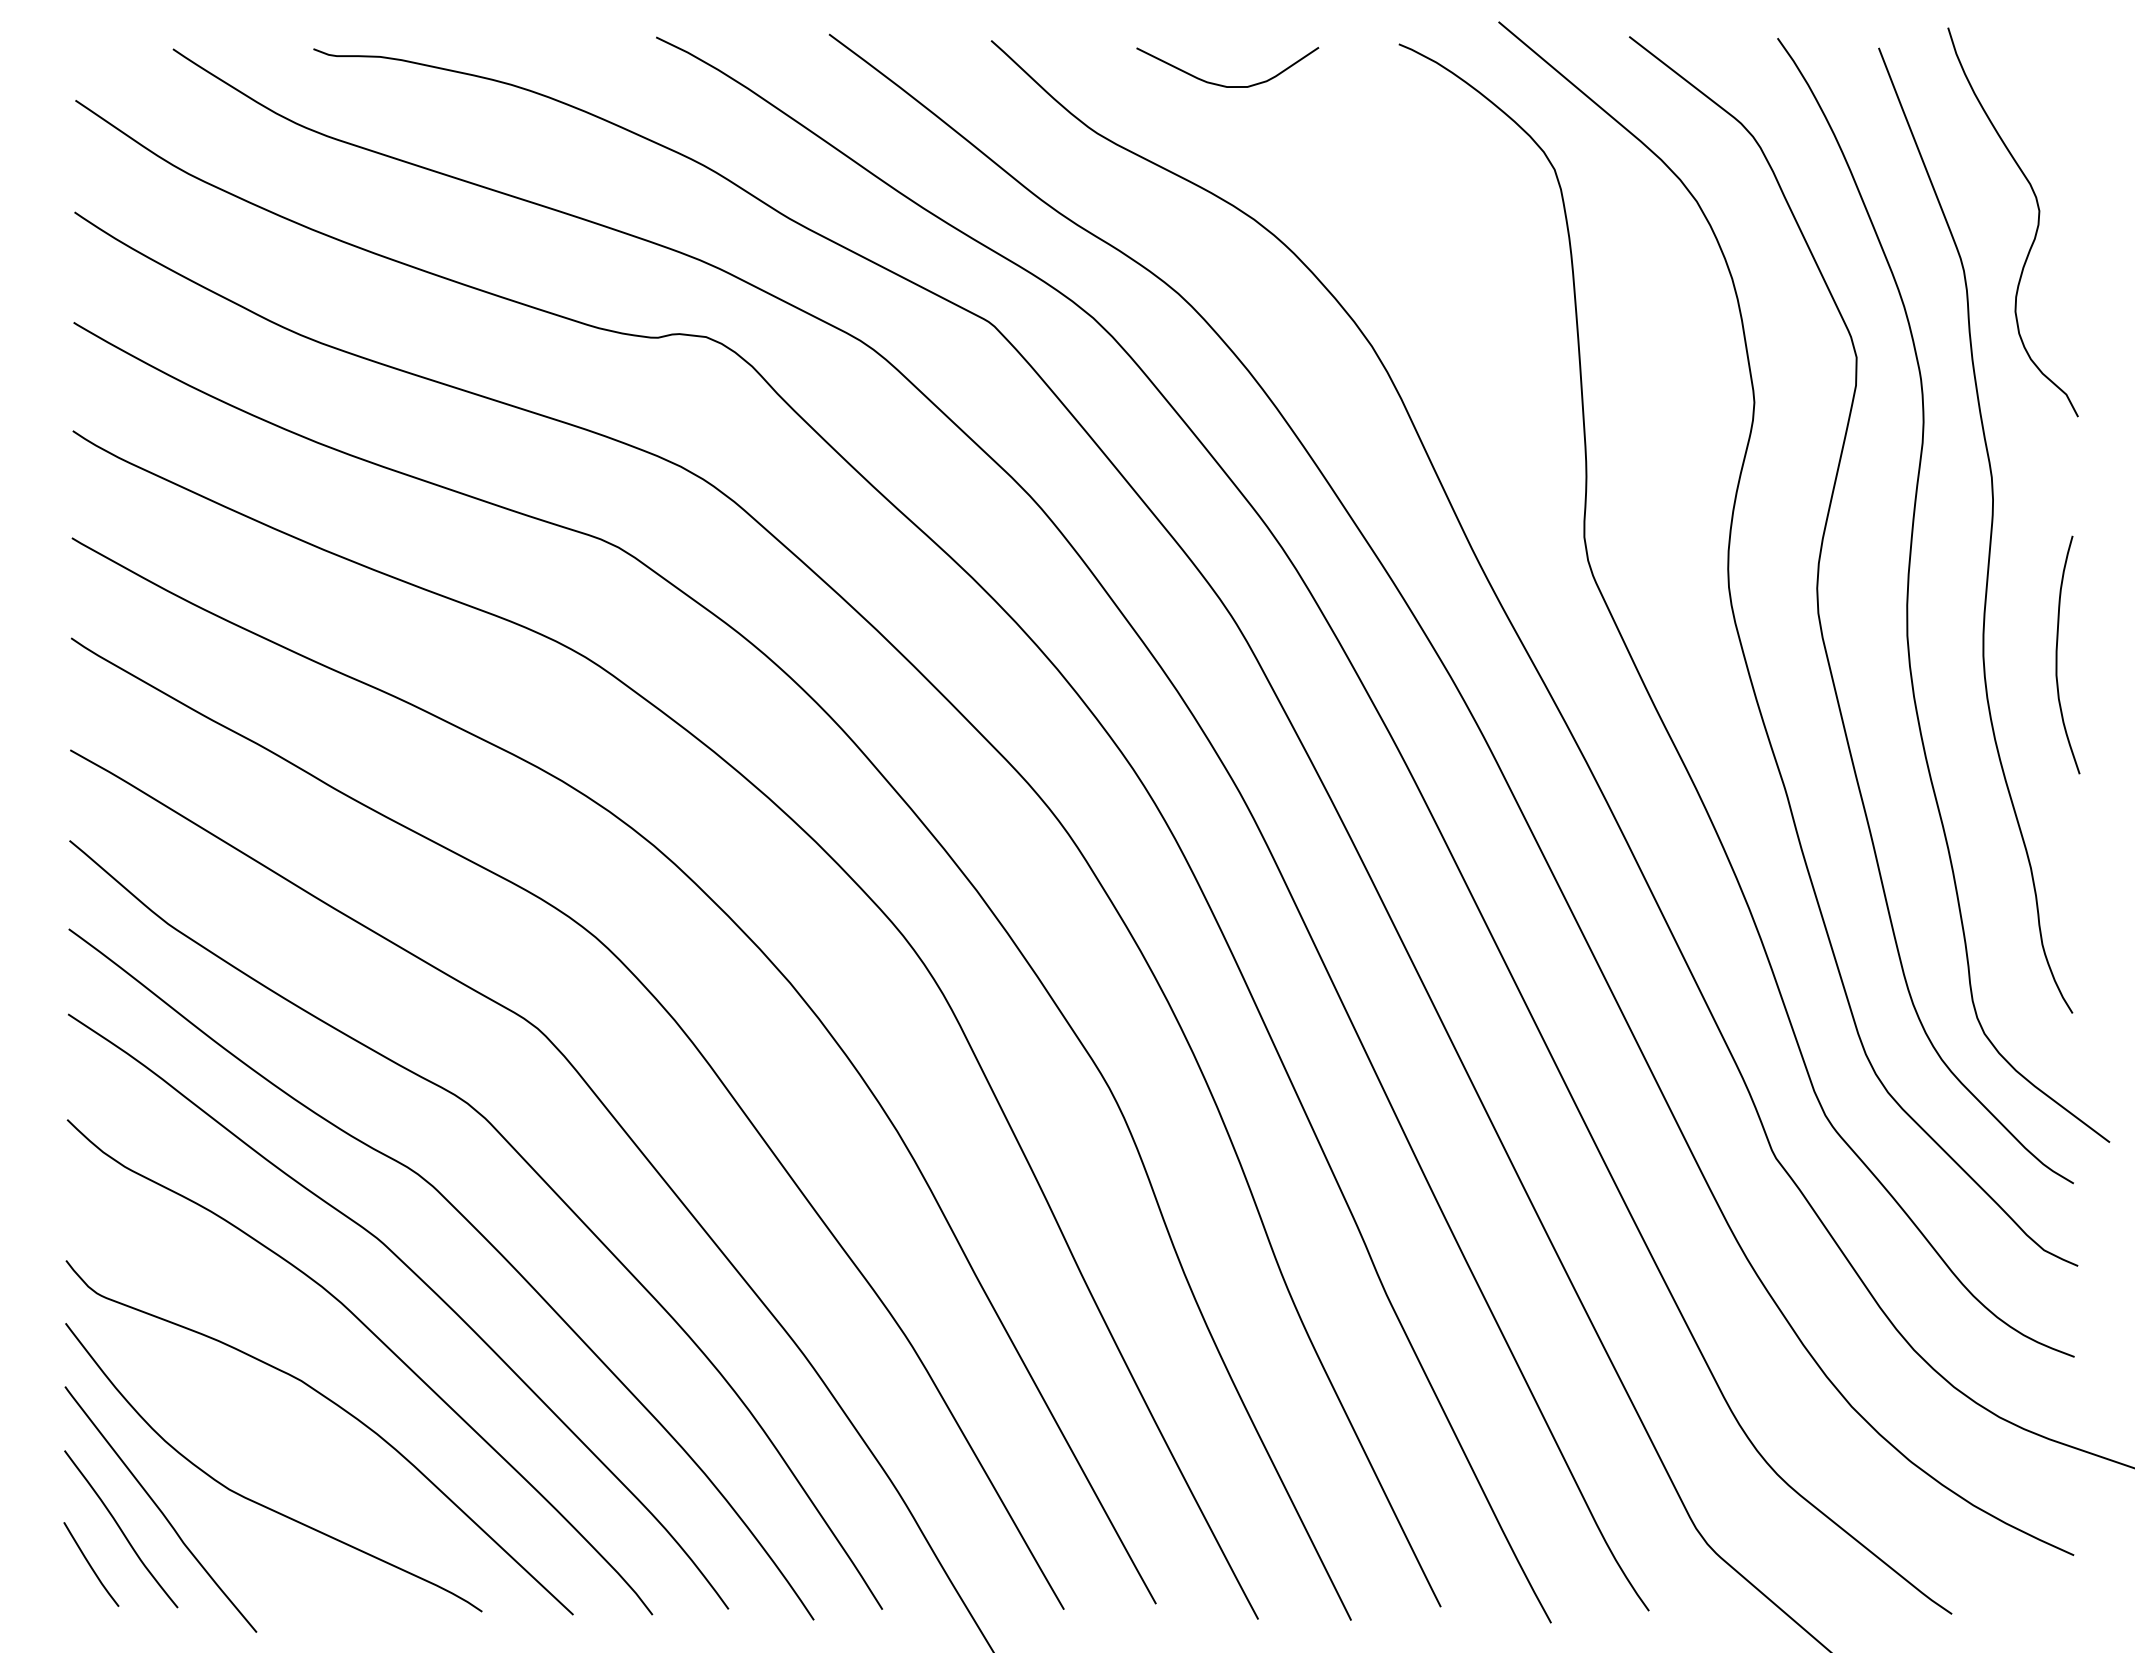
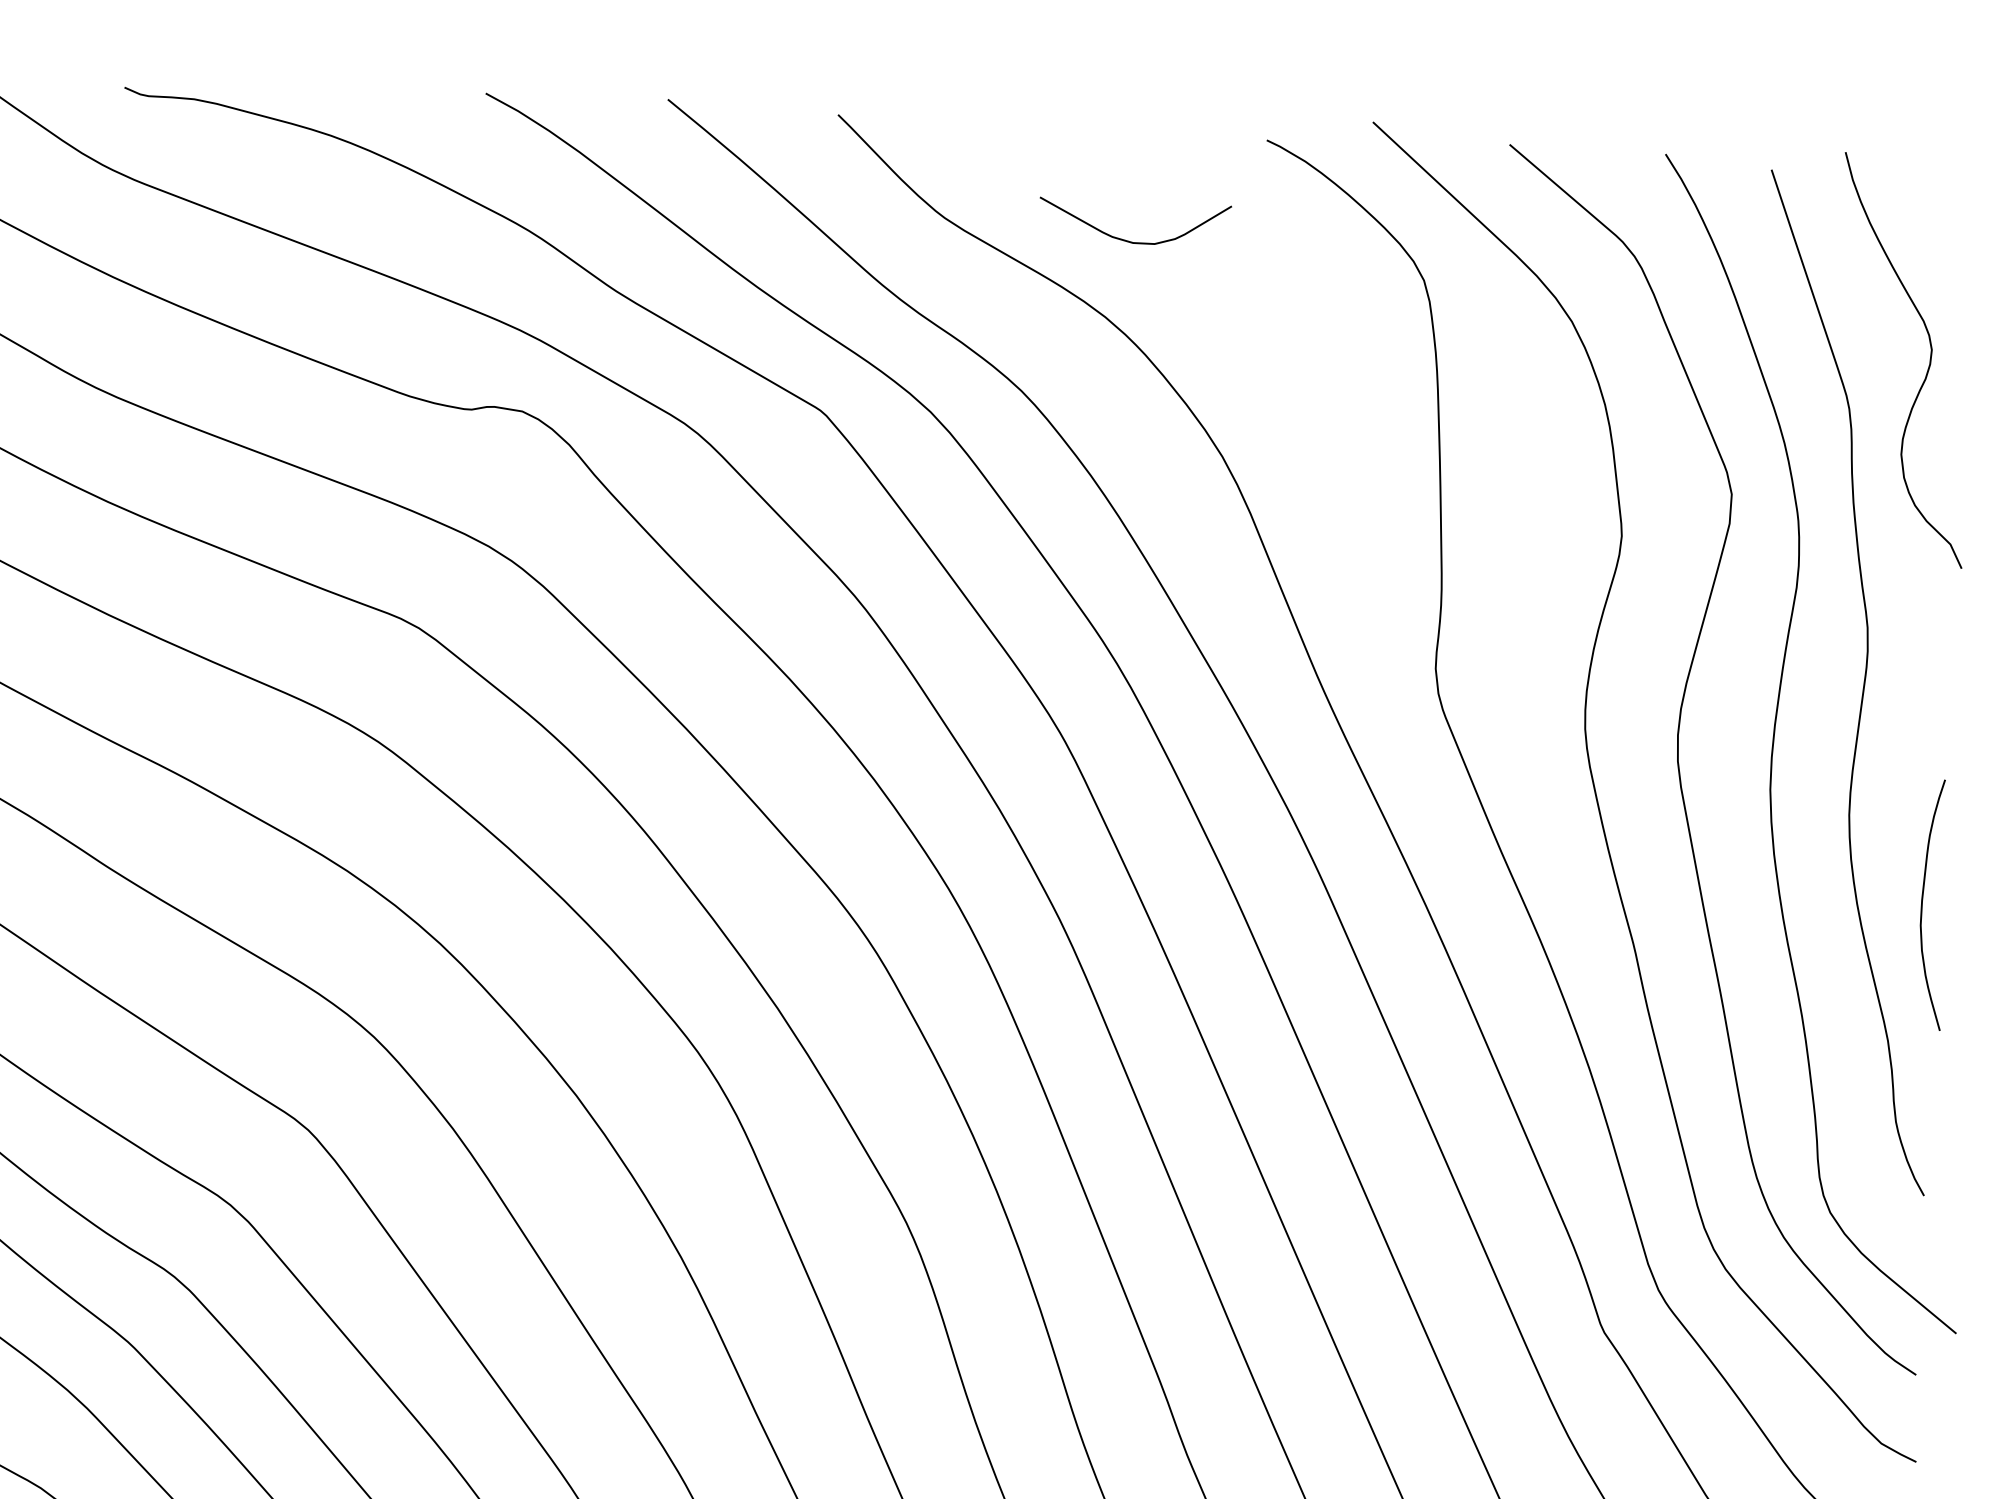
curve: (1221, 84) -> (1127, 240), moved
curve: (2057, 654) -> (1922, 903), moved

